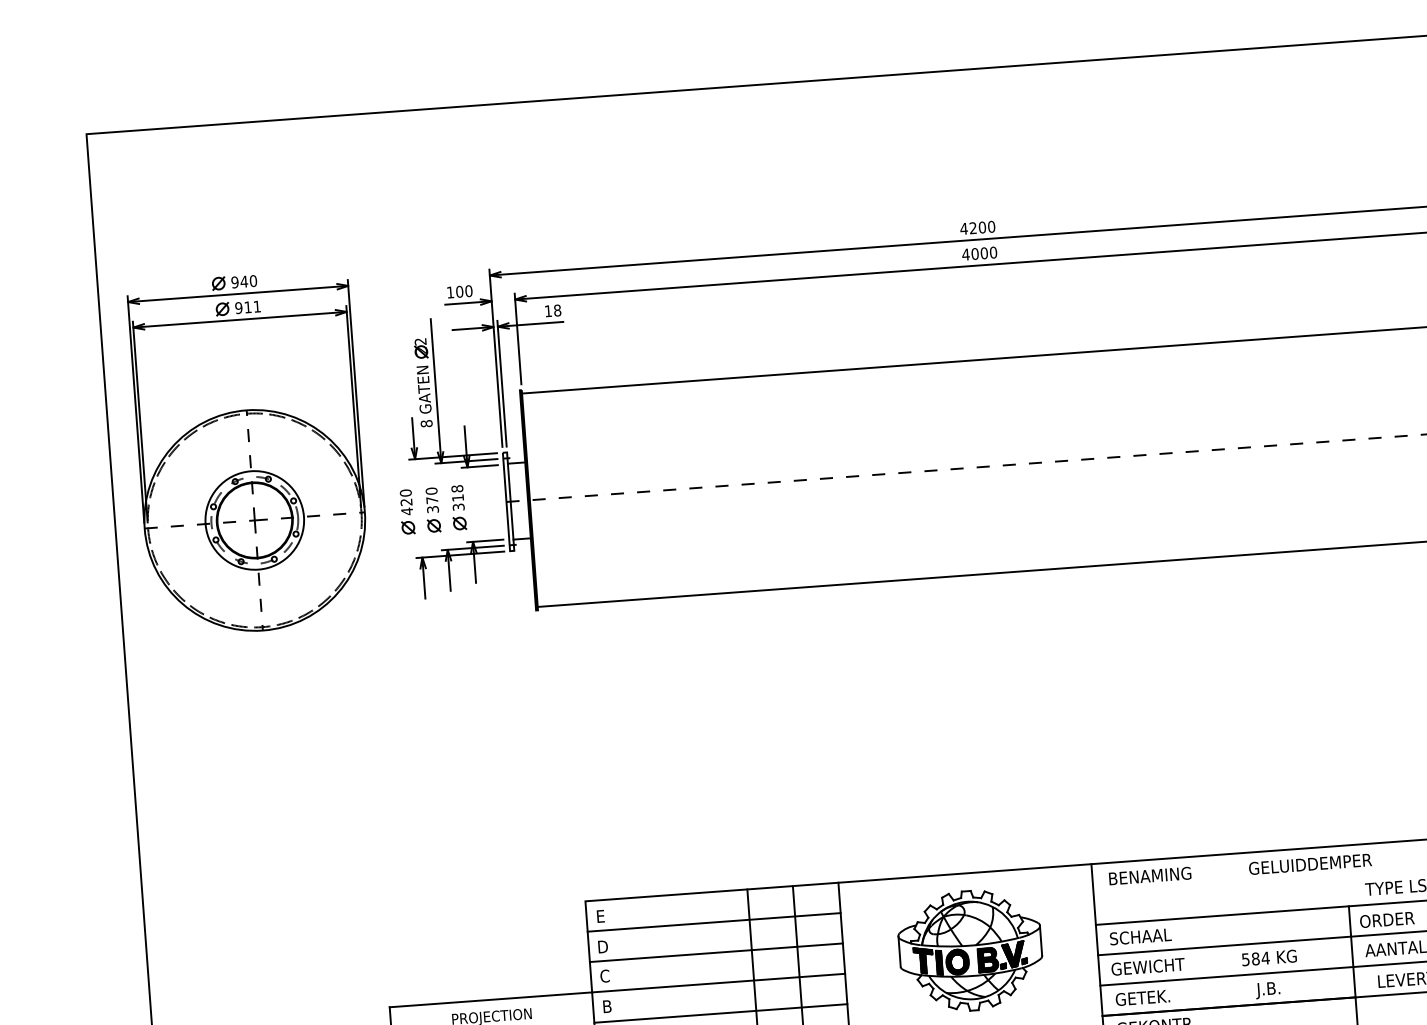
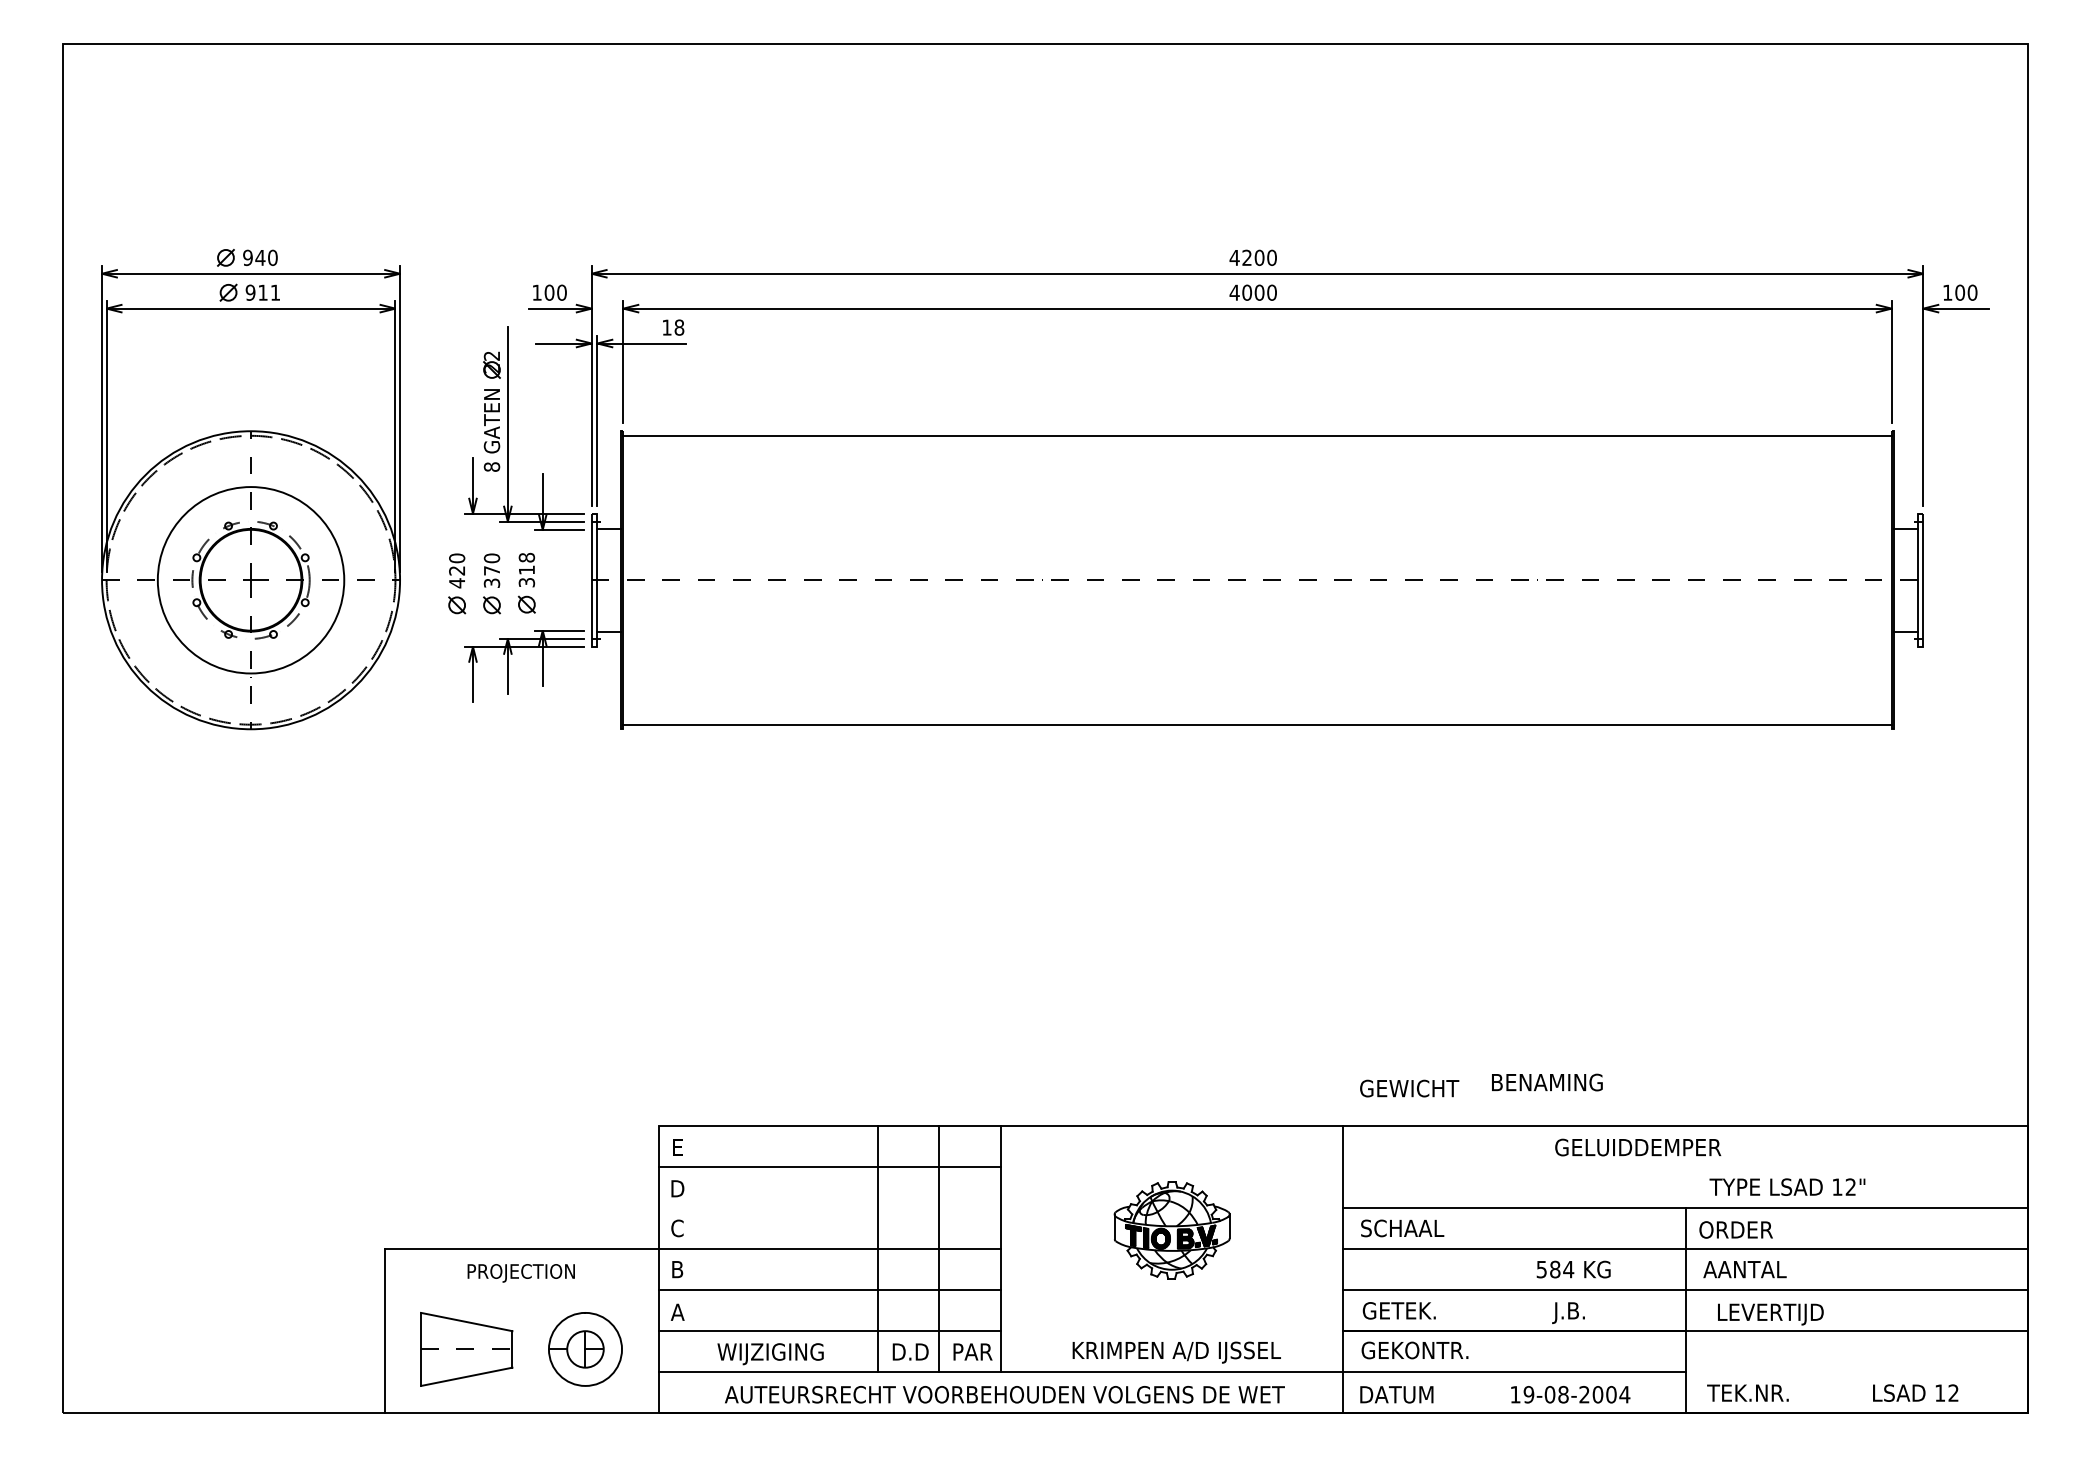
circle: (254, 519) -> (250, 579), size x1.4
text: (1150, 876) -> (1547, 1082), moved
part: (970, 950) -> (1171, 1230), size x0.6
line: (716, 952) -> (829, 1207), removed
text: (1148, 966) -> (1409, 1088), moved

